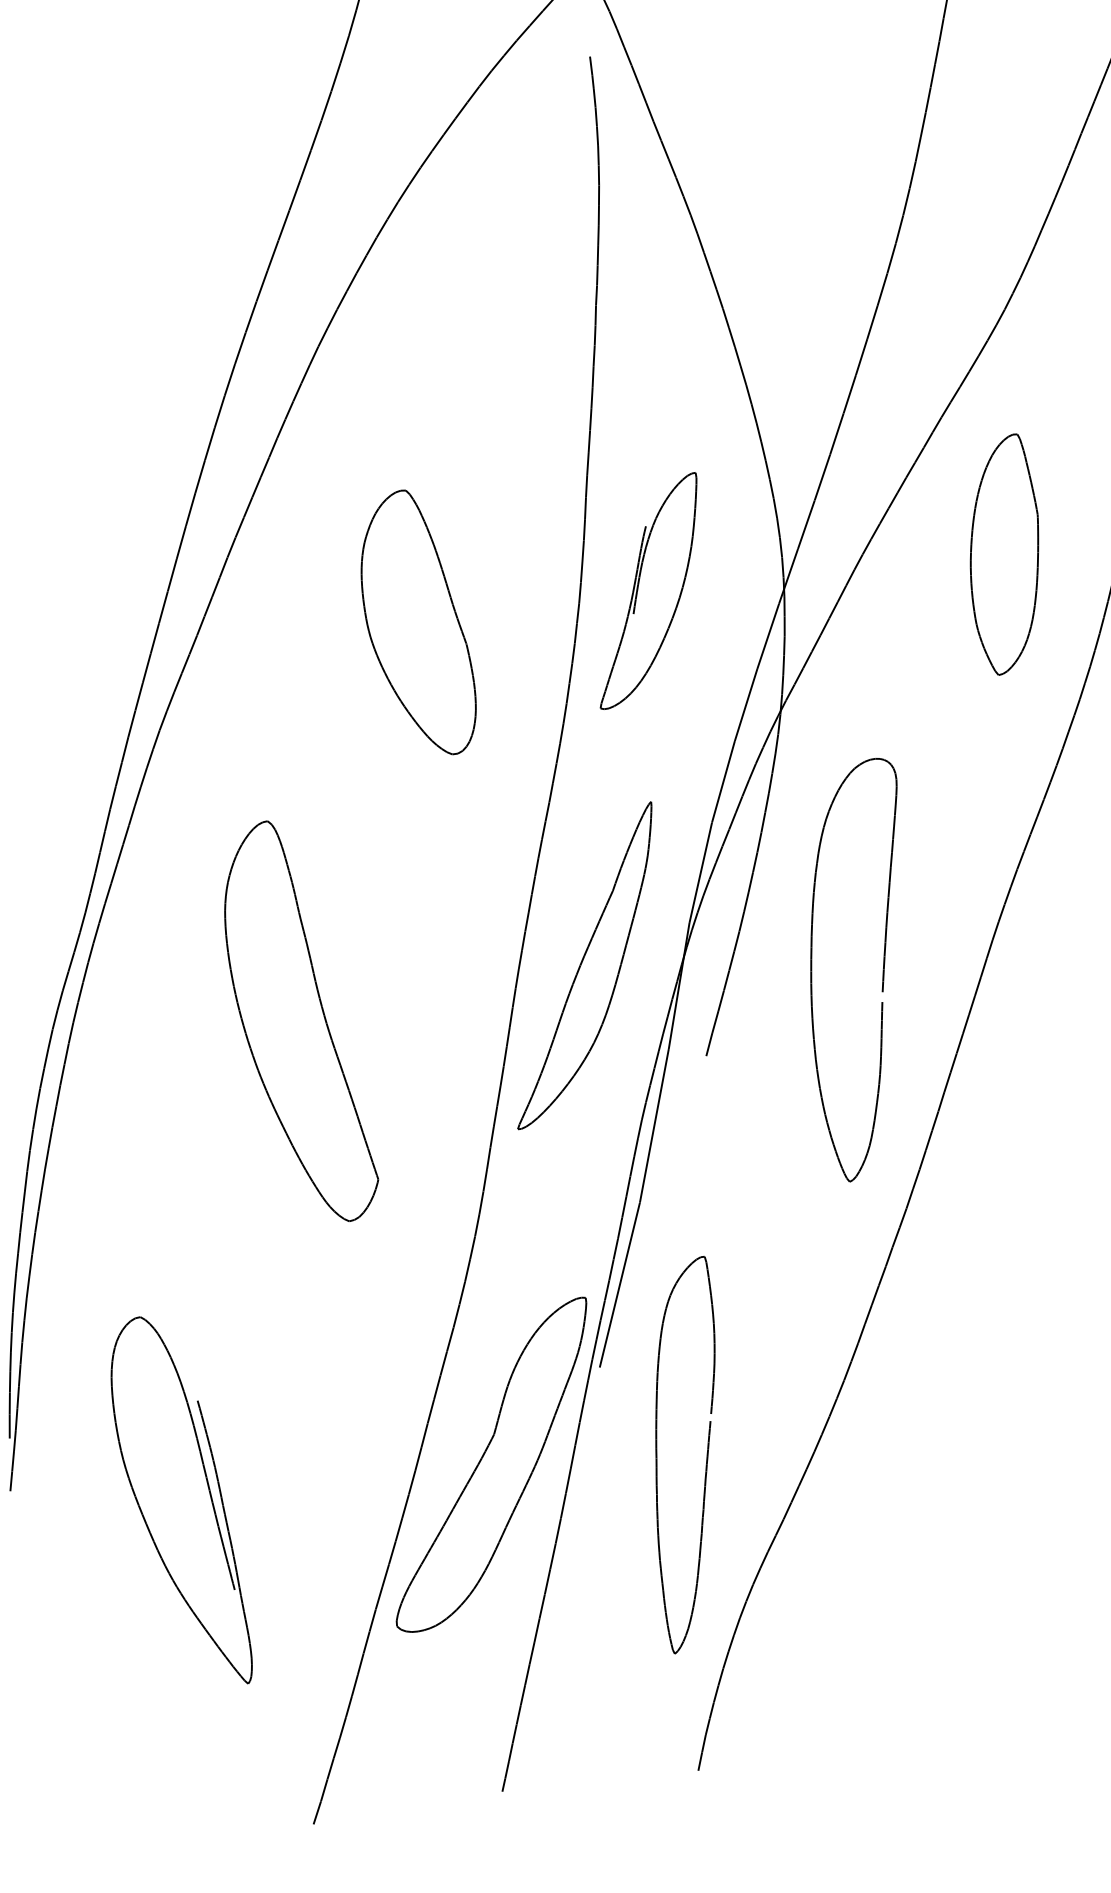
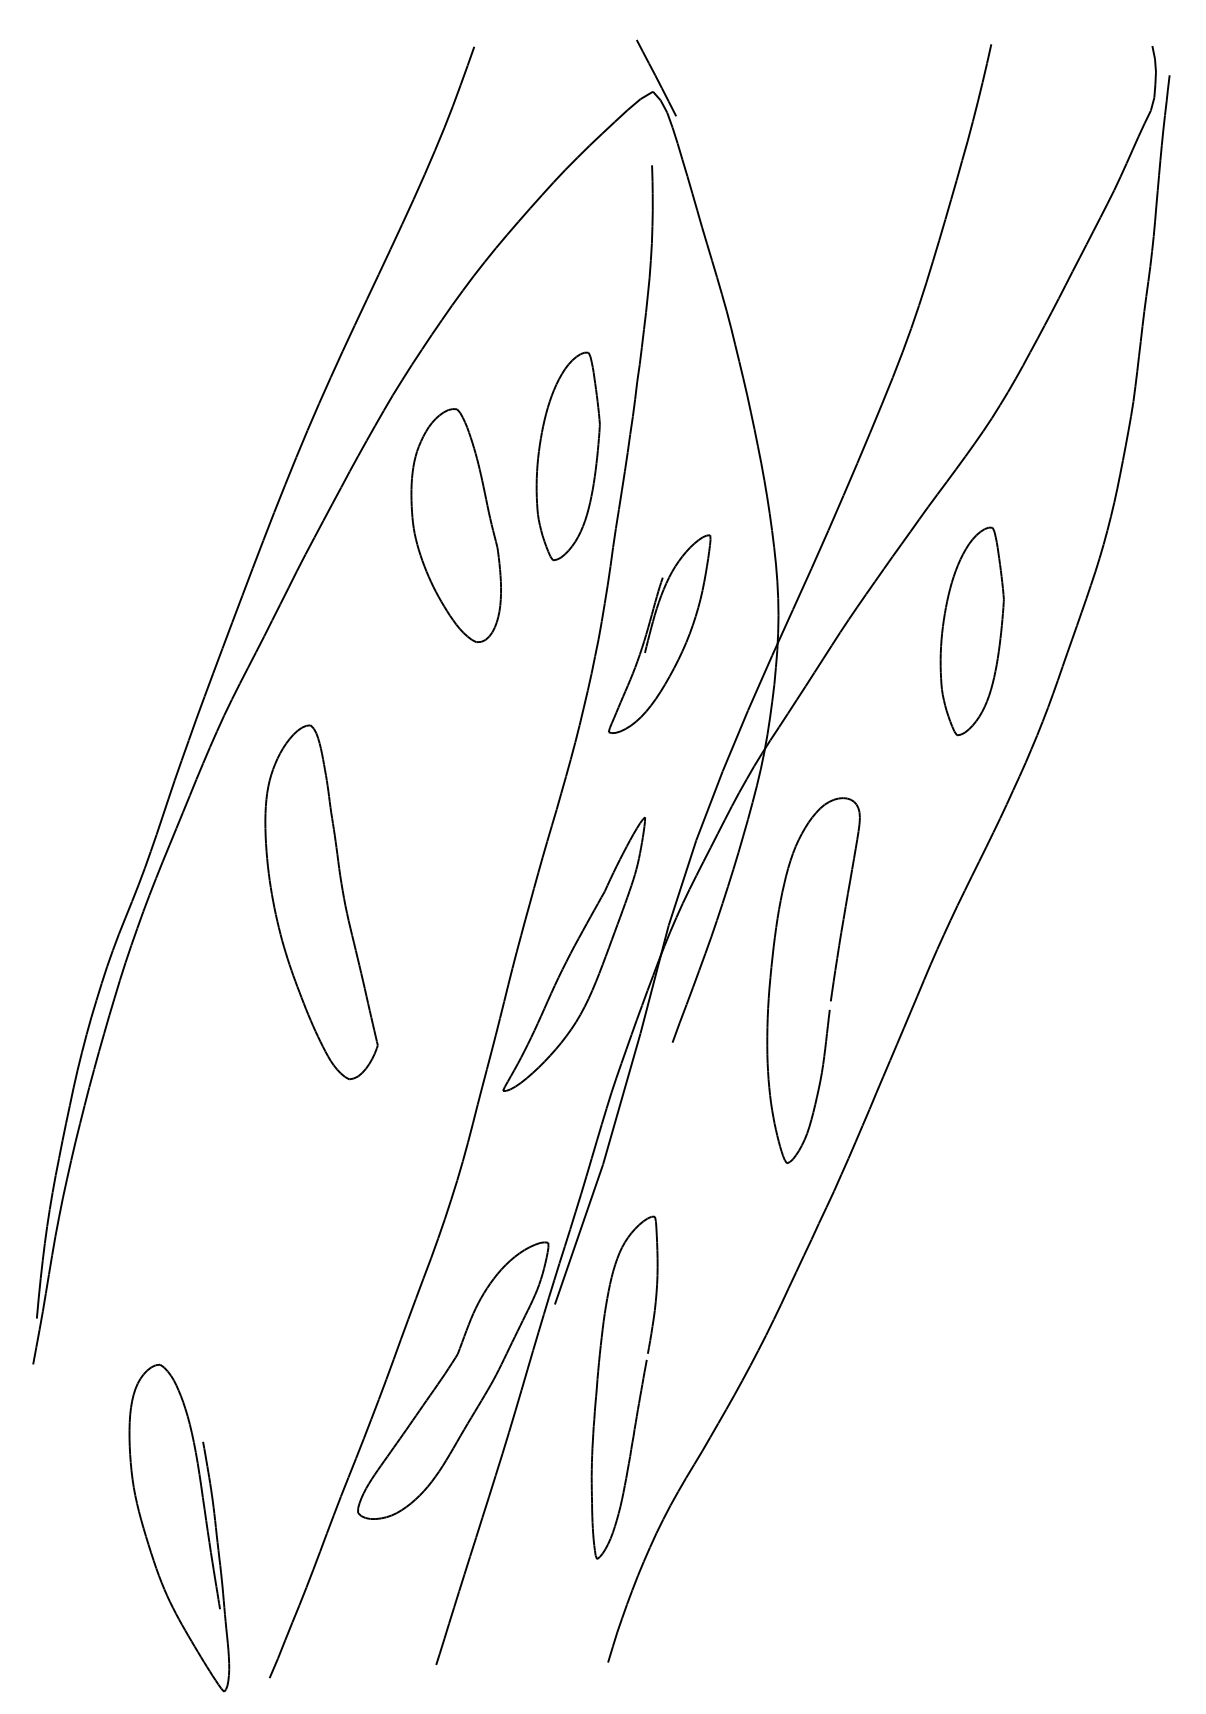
part: (524, 398) -> (567, 456), added
part: (416, 623) -> (455, 525), moved
part: (298, 1022) -> (321, 902), moved
part: (209, 1494) -> (205, 1524), moved

